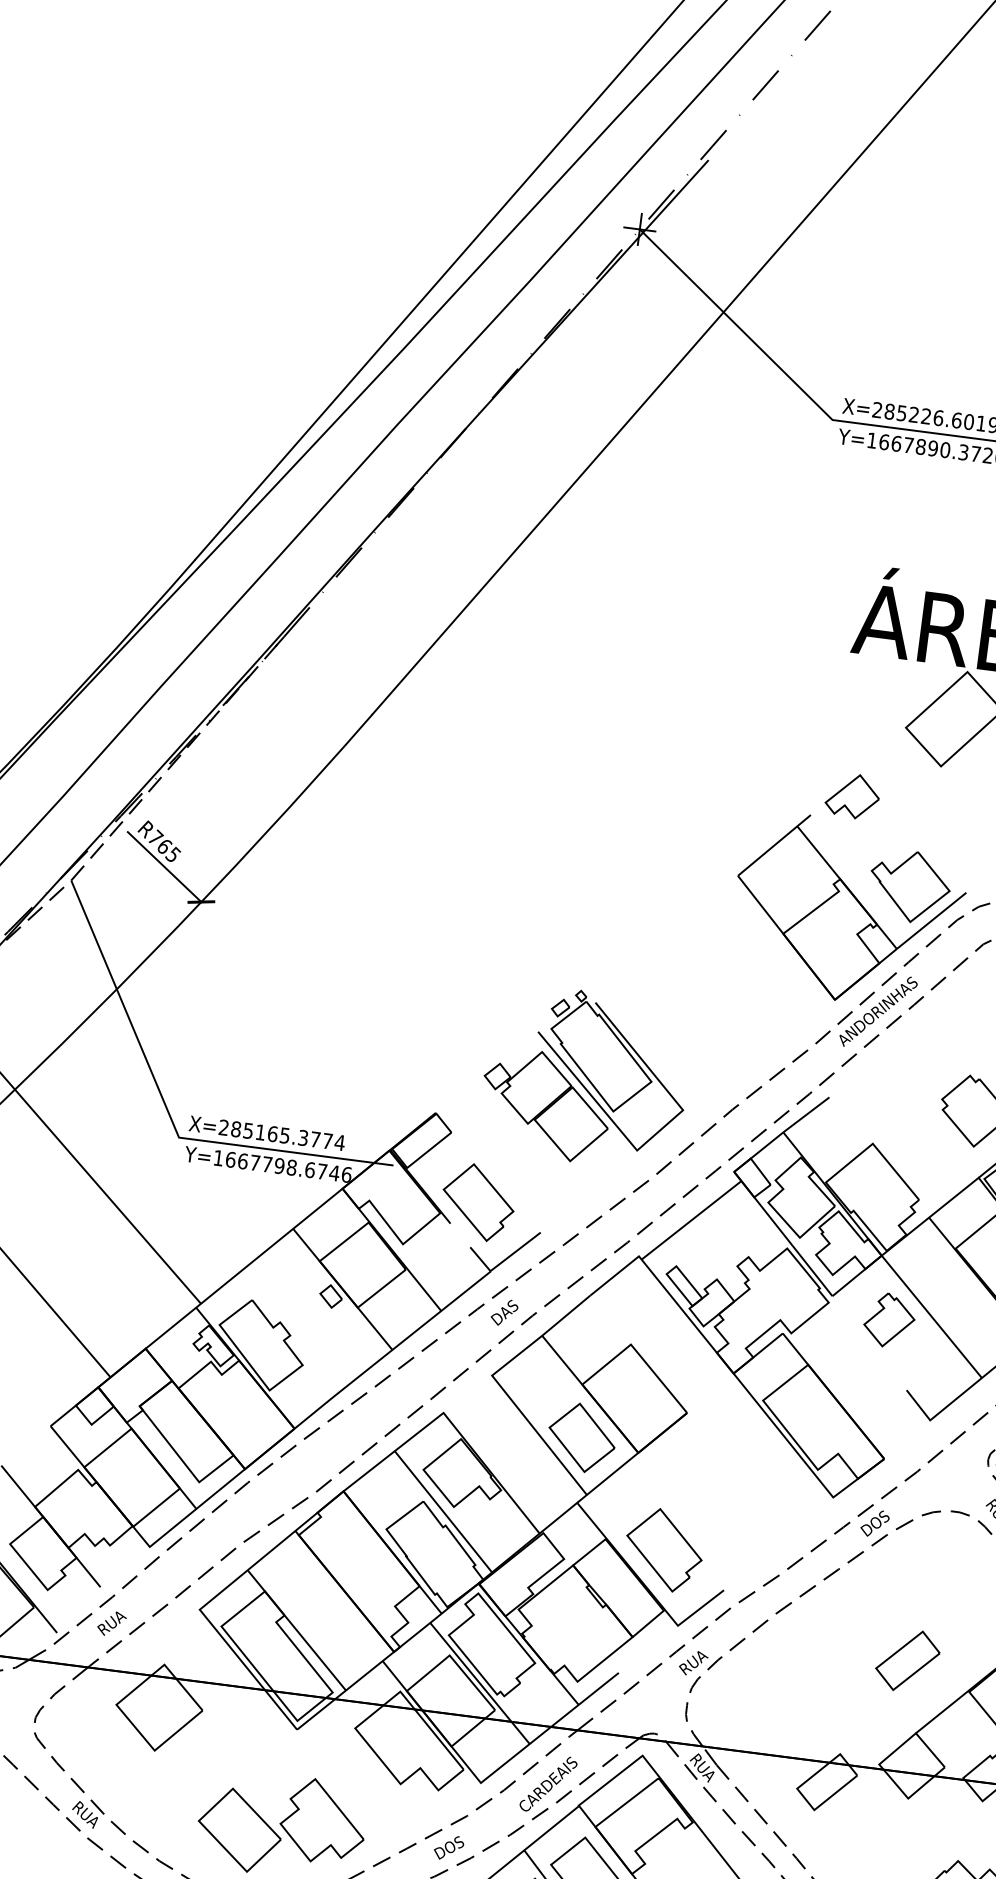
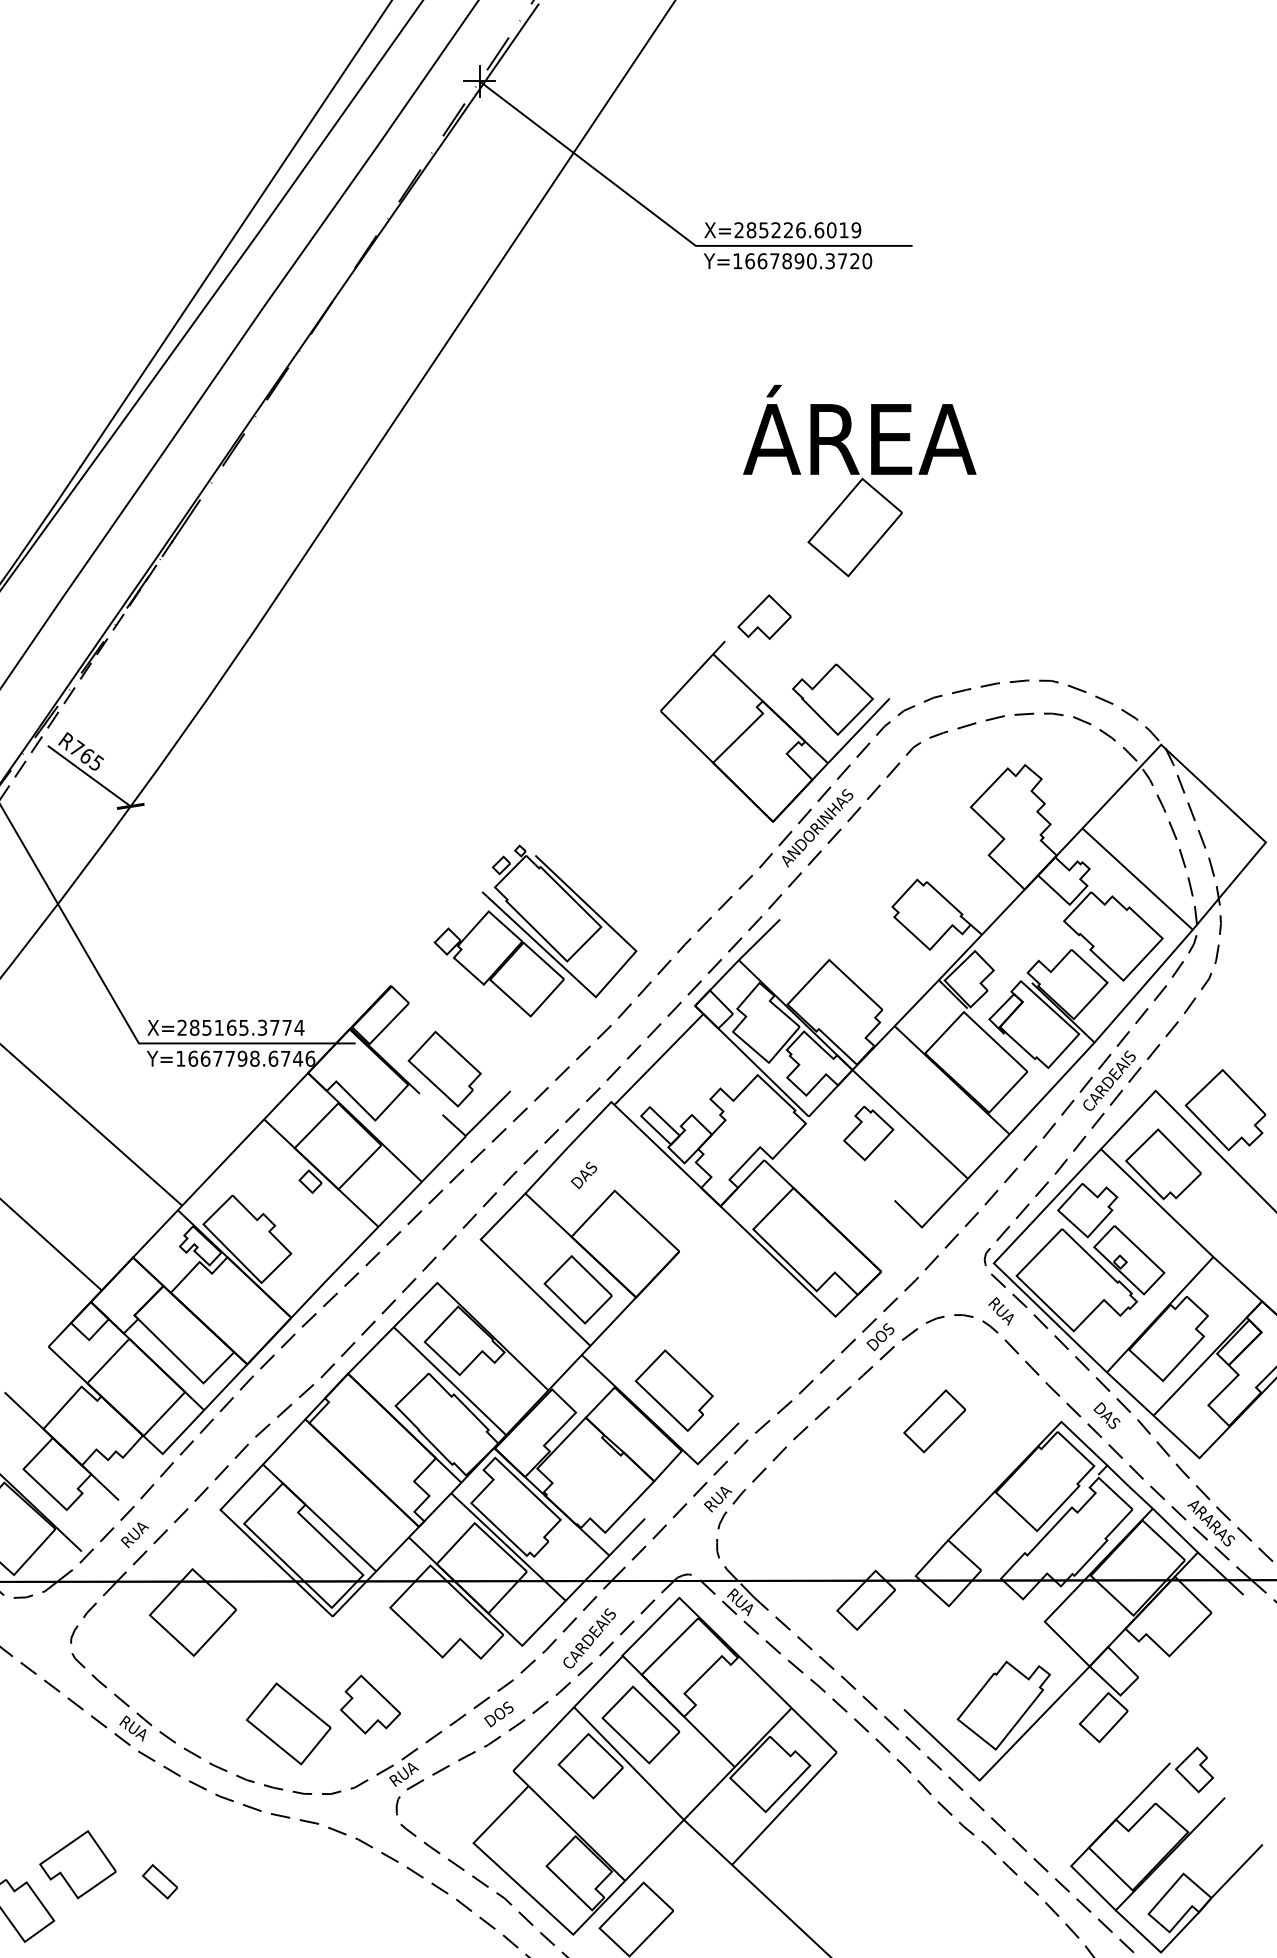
text: (504, 1312) -> (583, 1175), moved
part: (907, 1660) -> (934, 1421), moved
part: (323, 1821) -> (370, 1704), size x0.7

